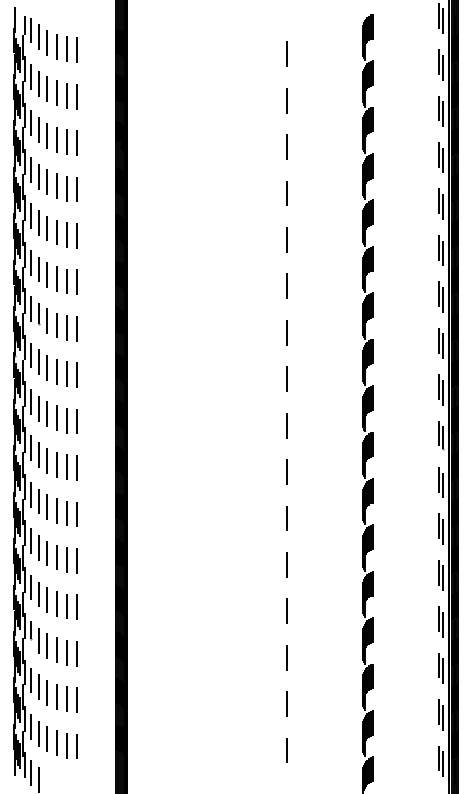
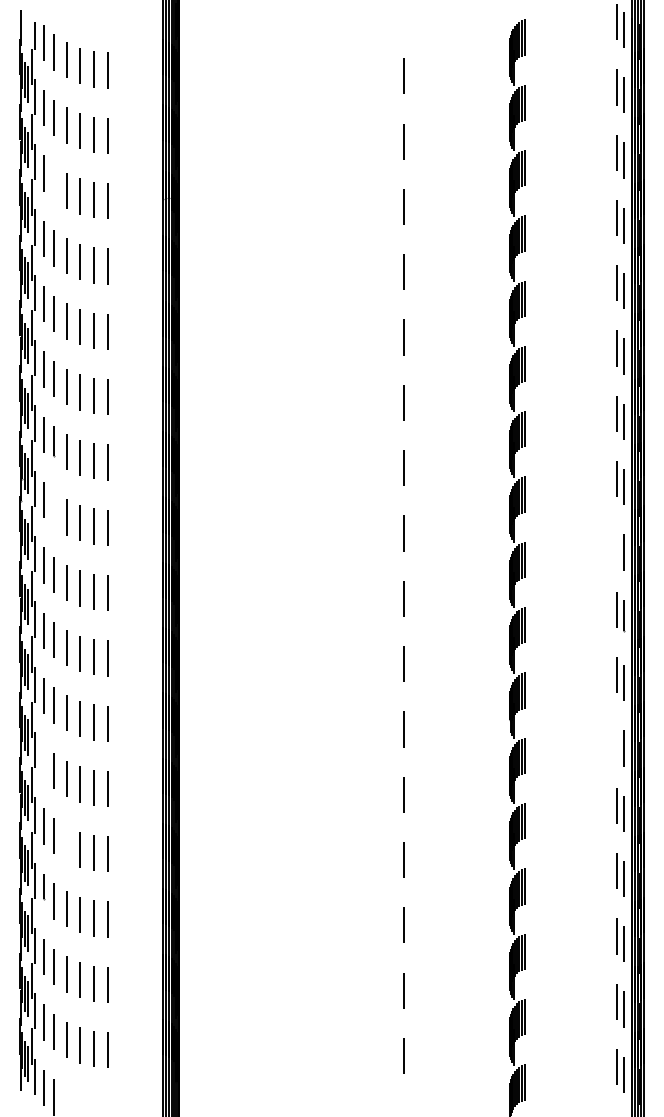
line: (38, 130) -> (54, 183), removed
line: (38, 362) -> (54, 509), removed
line: (438, 387) -> (617, 544), removed
line: (438, 526) -> (617, 740), removed
line: (30, 541) -> (43, 761), removed
line: (47, 599) -> (66, 843), removed

